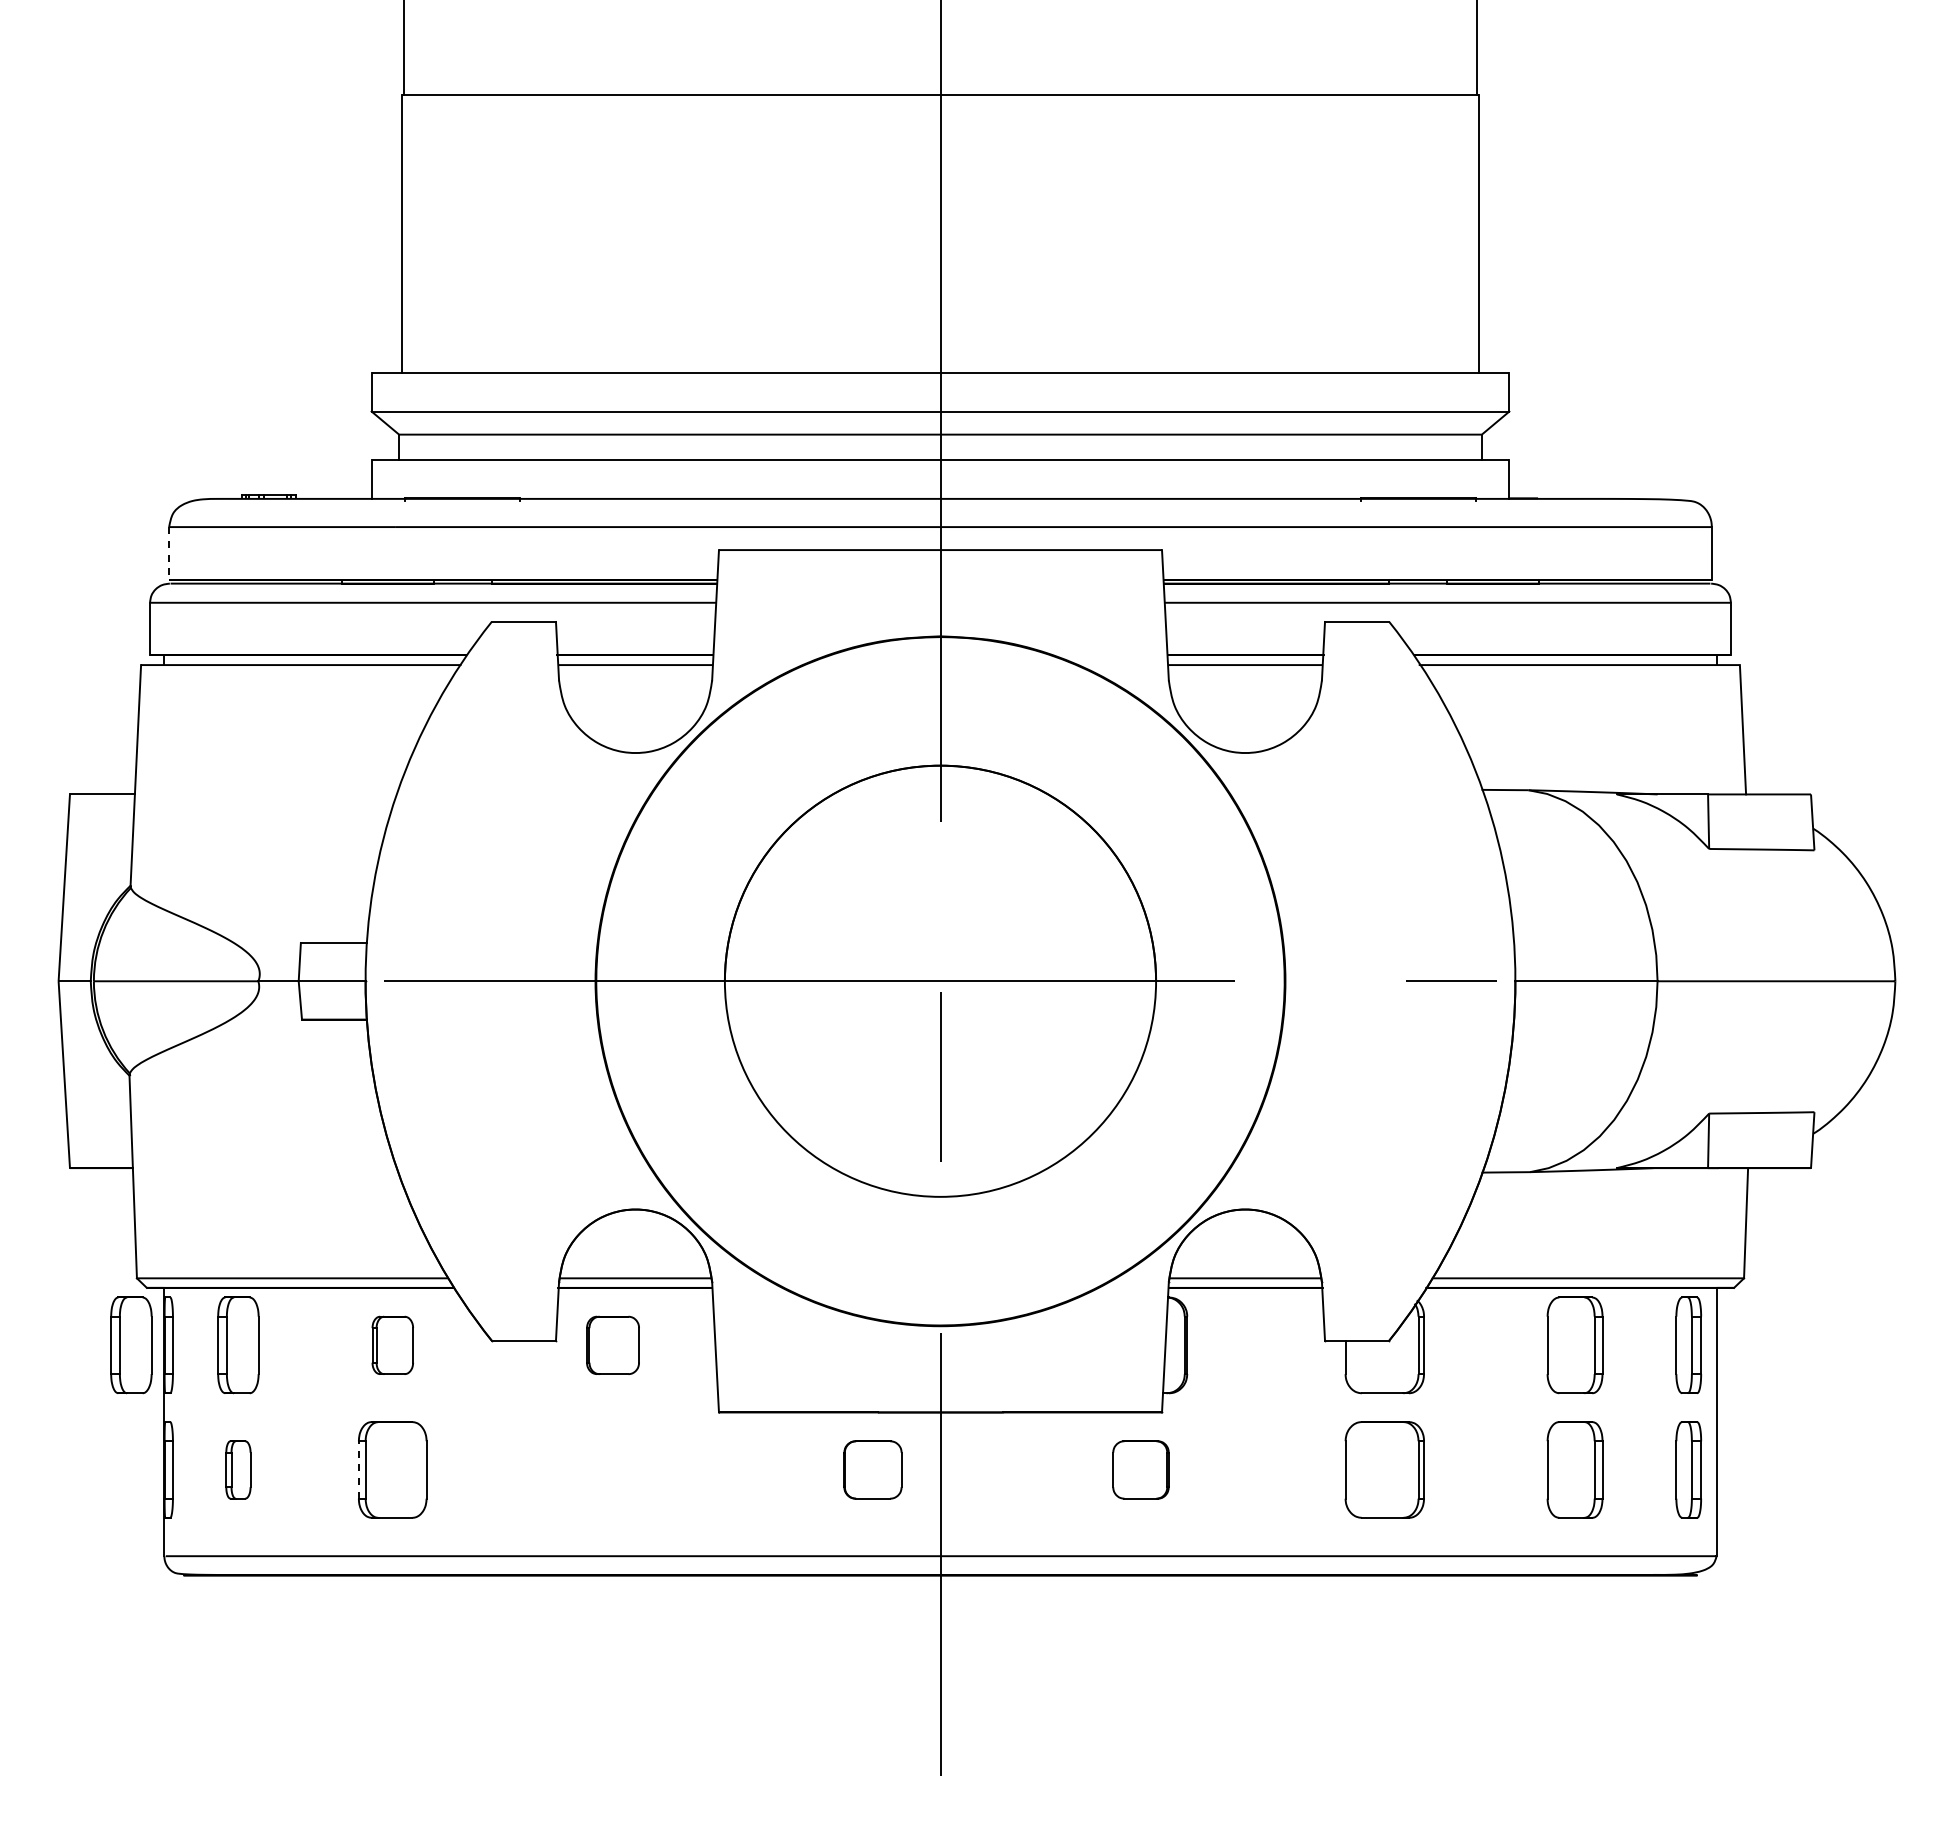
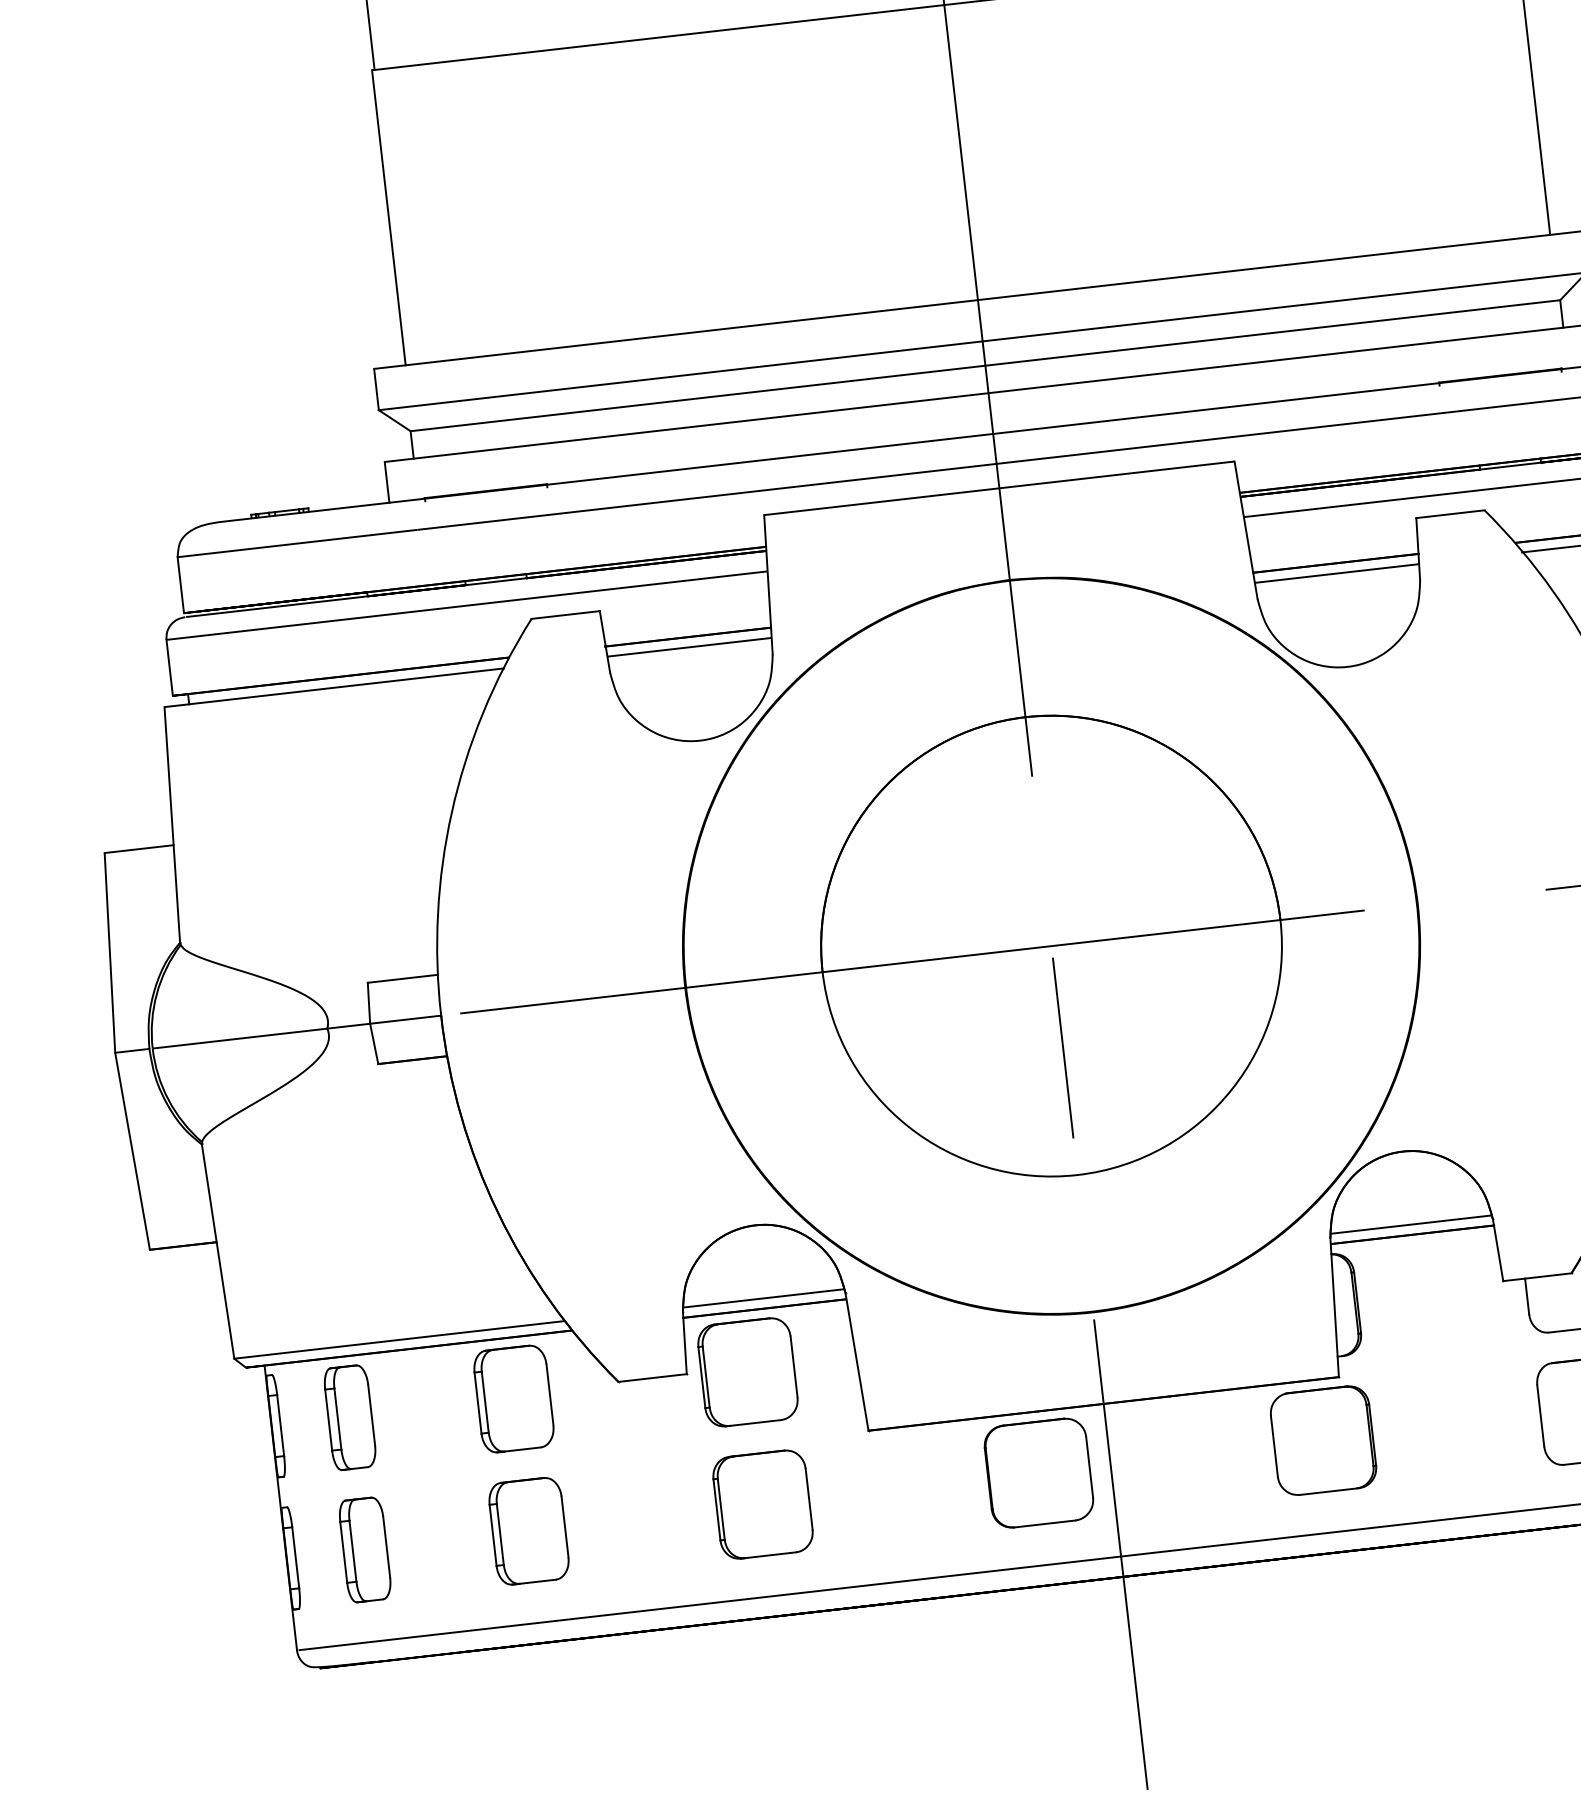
line: (169, 553) -> (181, 585), dashed -> solid
part: (131, 1345) -> (236, 1430), removed
part: (392, 1345) -> (513, 1399), size x1.67
part: (612, 1345) -> (747, 1372), size x1.67
part: (238, 1469) -> (365, 1549), size x1.67
line: (358, 1469) -> (492, 1534), dashed -> solid
part: (612, 1469) -> (762, 1504), added
part: (872, 1469) -> (1038, 1472), size x1.67
part: (1140, 1469) -> (1322, 1440), size x1.67

